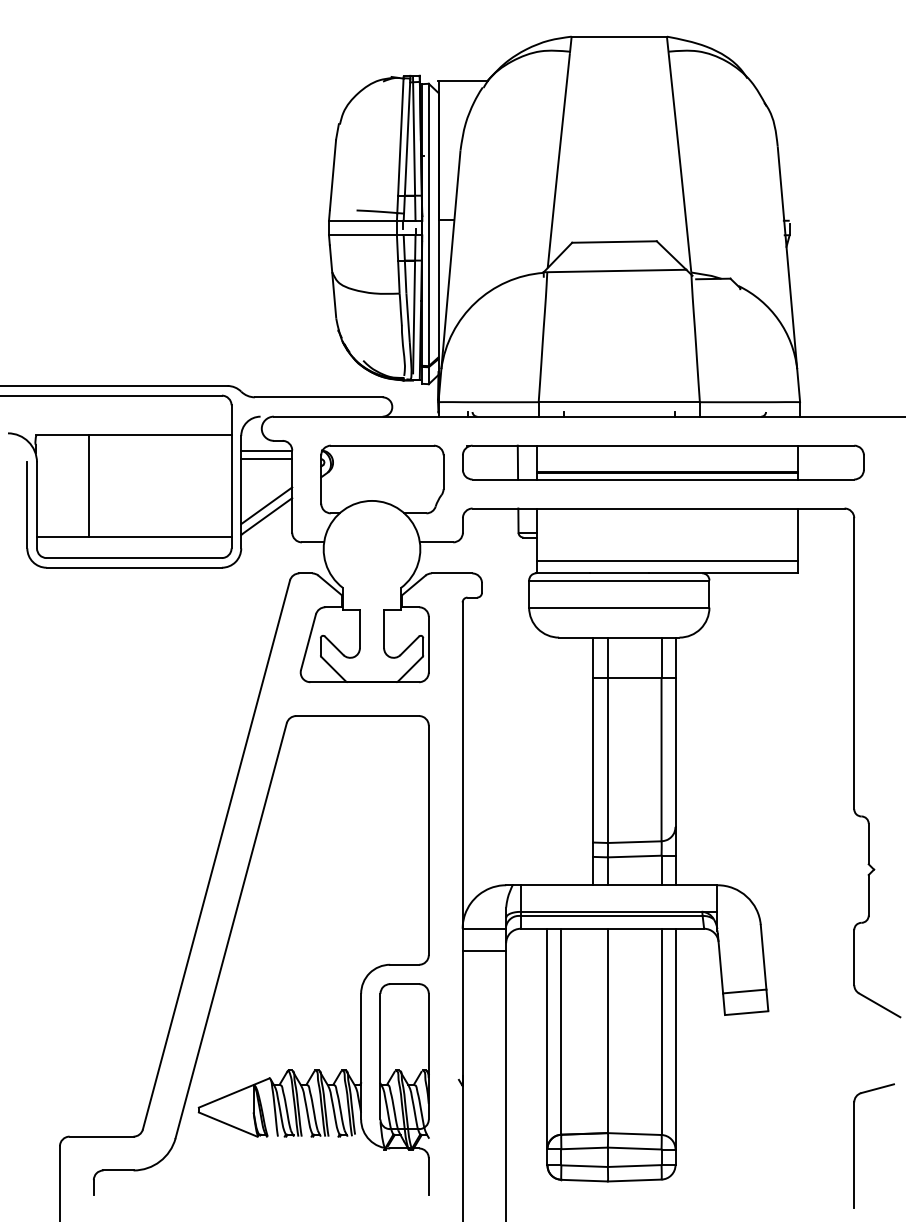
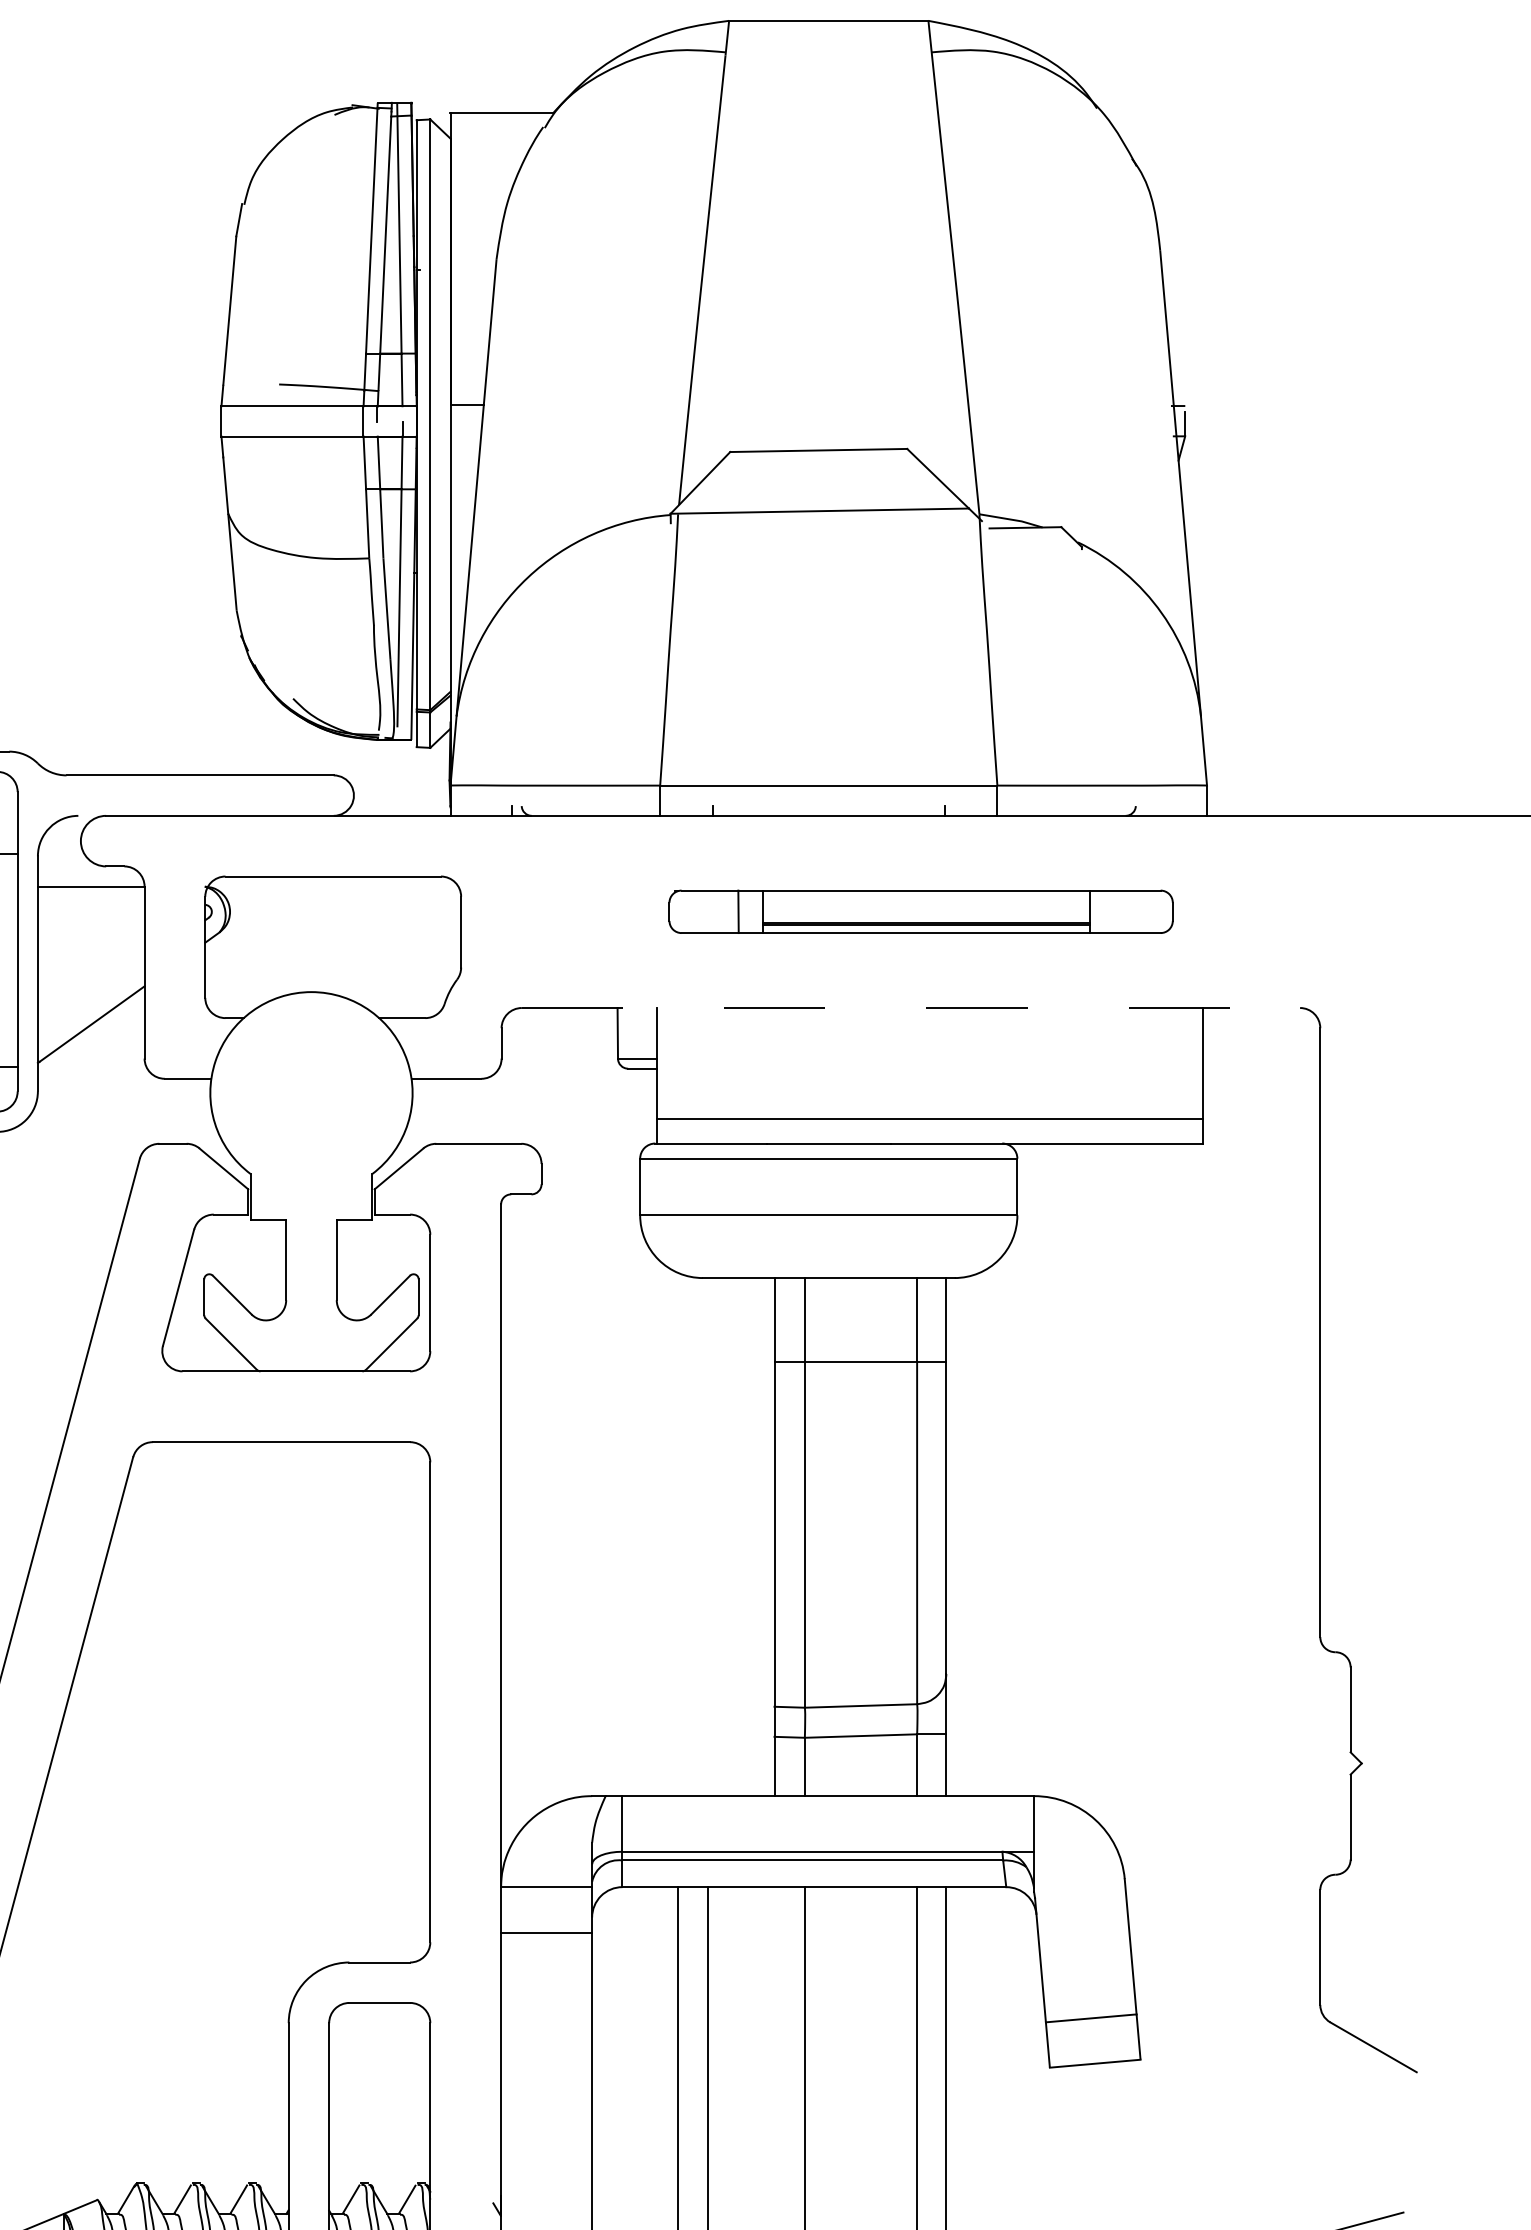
line: (266, 459) -> (90, 905), removed
part: (663, 462) -> (921, 911), size x0.6
line: (266, 505) -> (90, 1001), removed
line: (659, 508) -> (912, 1007), solid -> dashed

